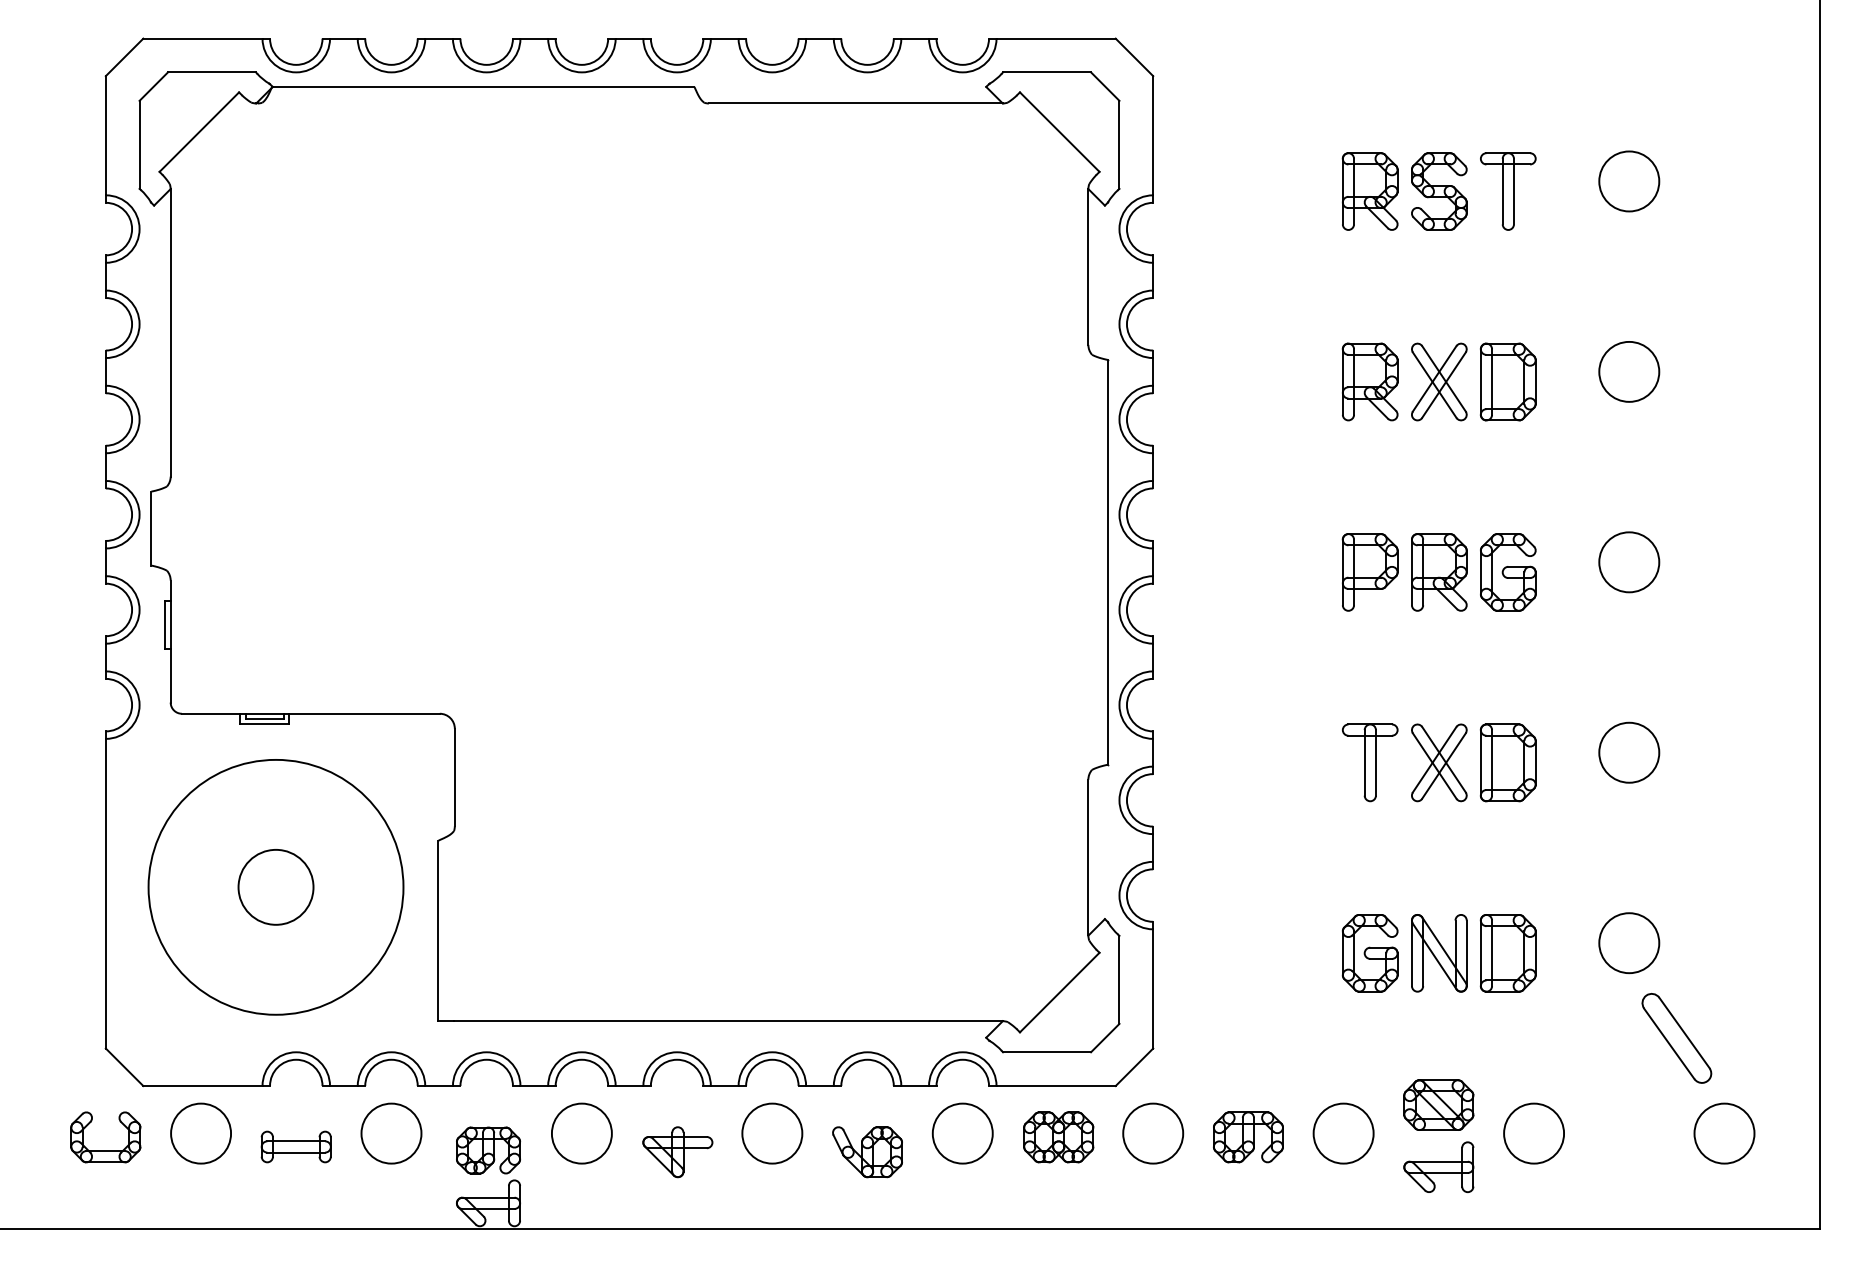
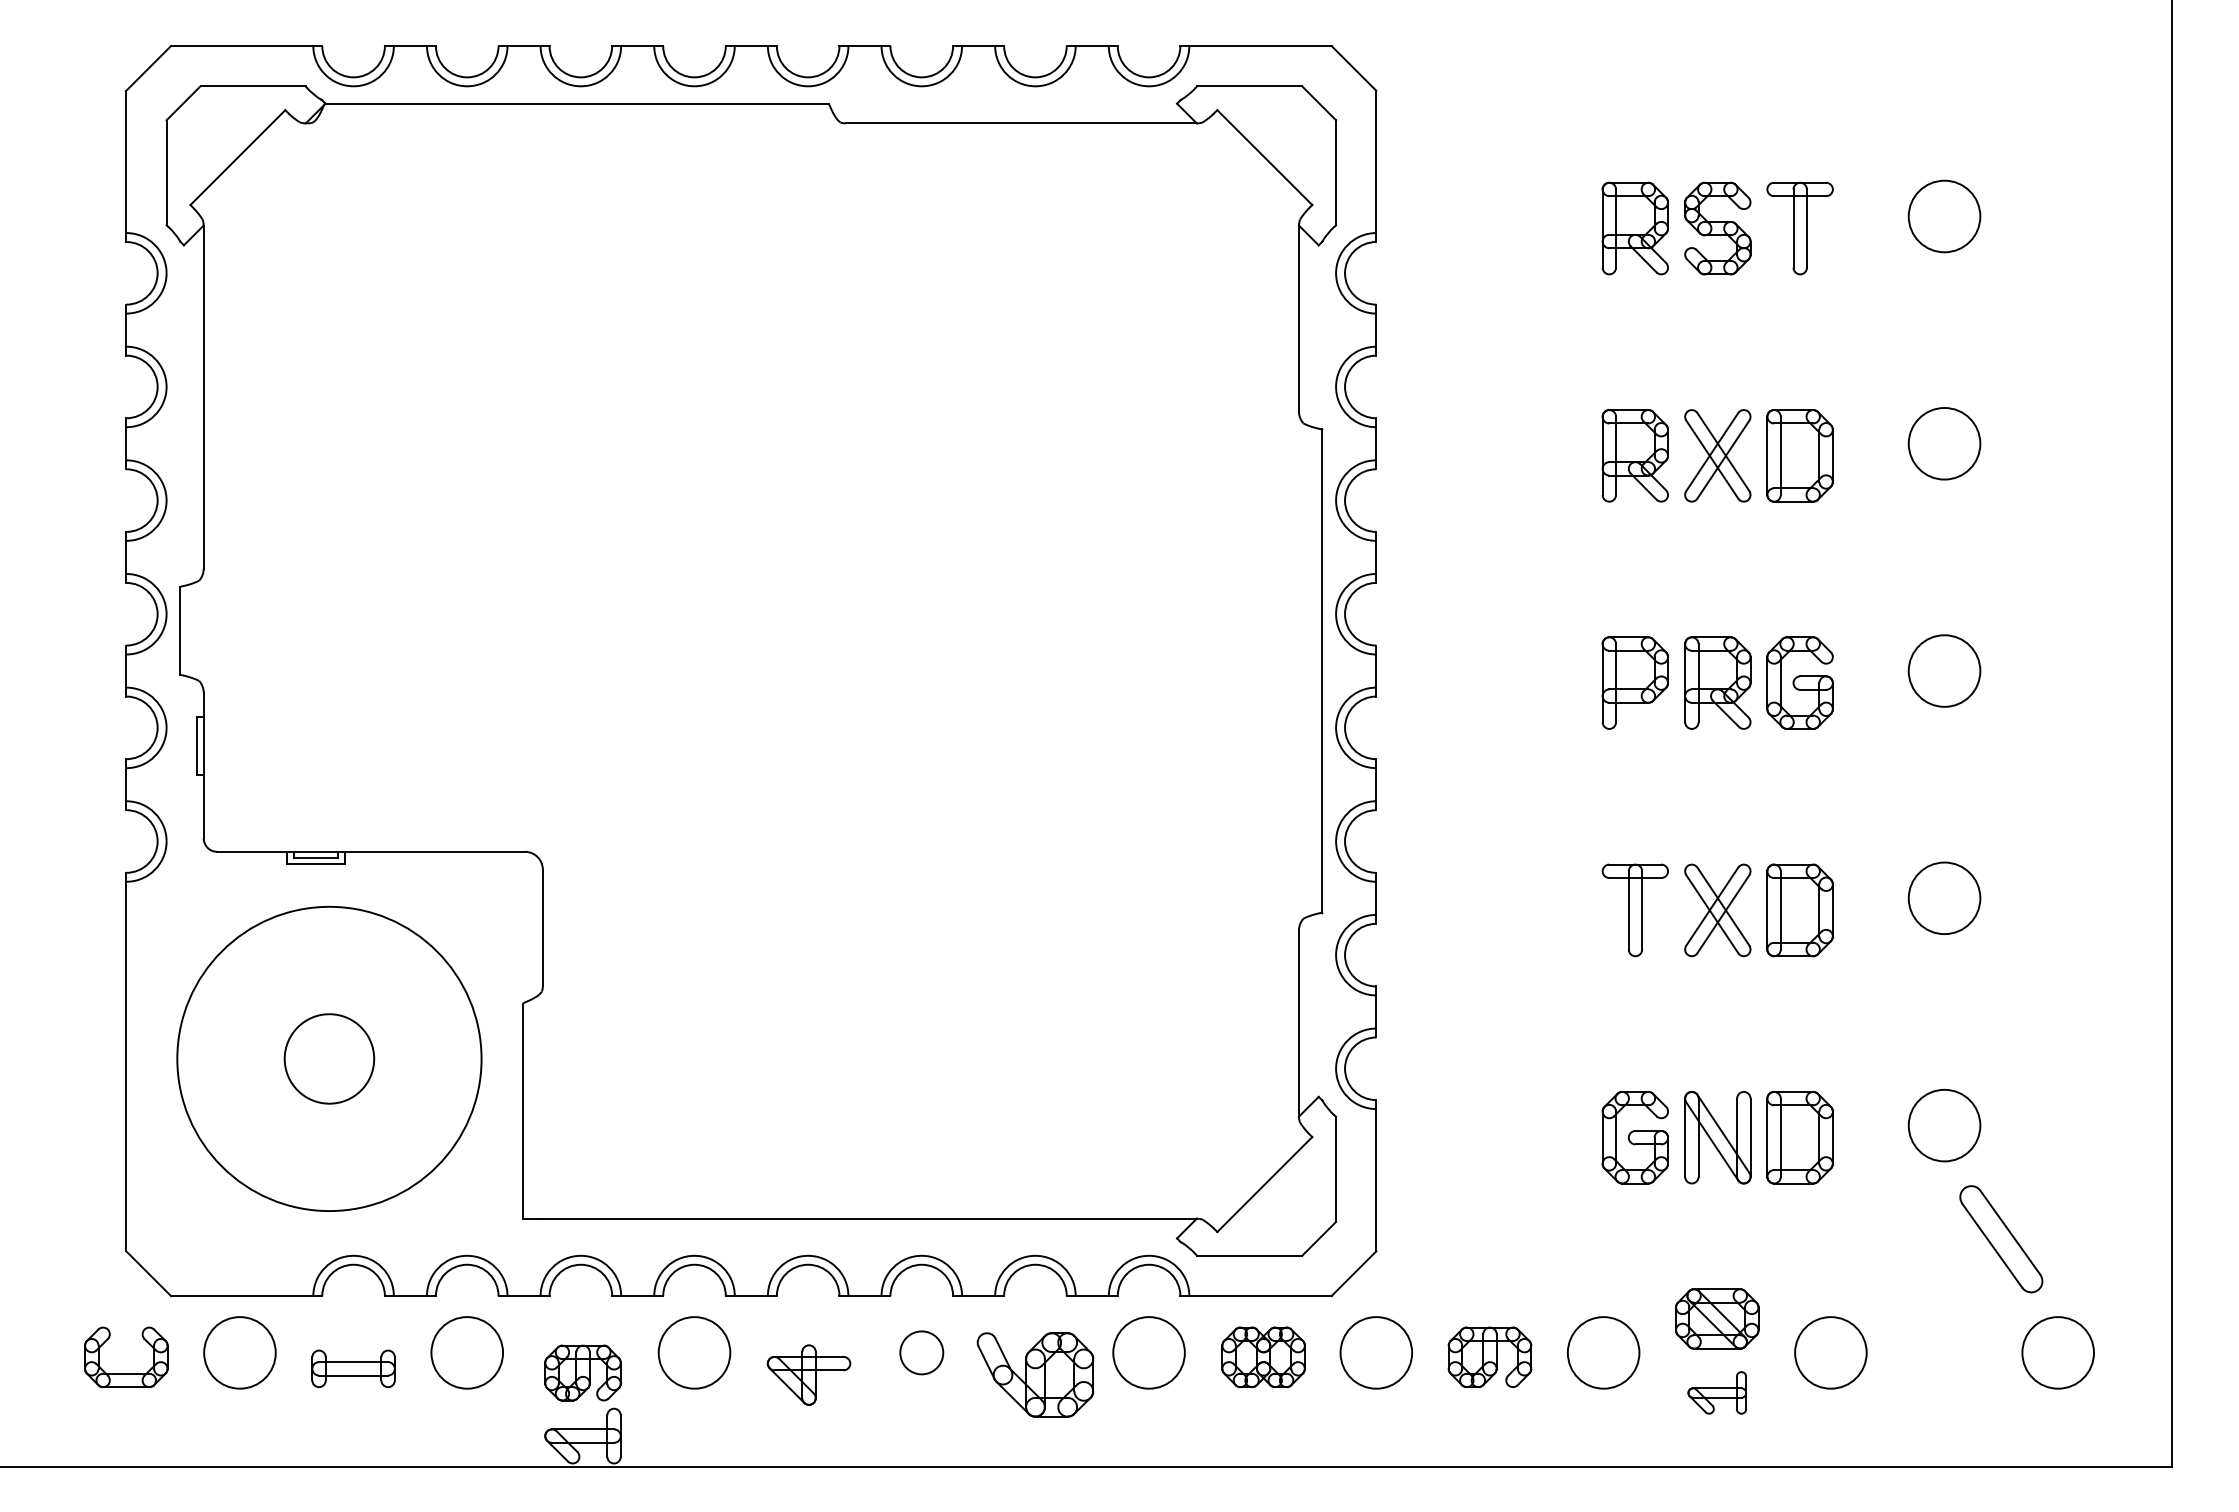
circle: (772, 1133) -> (921, 1352), size x0.6
part: (867, 1152) -> (1035, 1375), size x1.4
part: (1438, 1166) -> (1716, 1392), size x0.7

